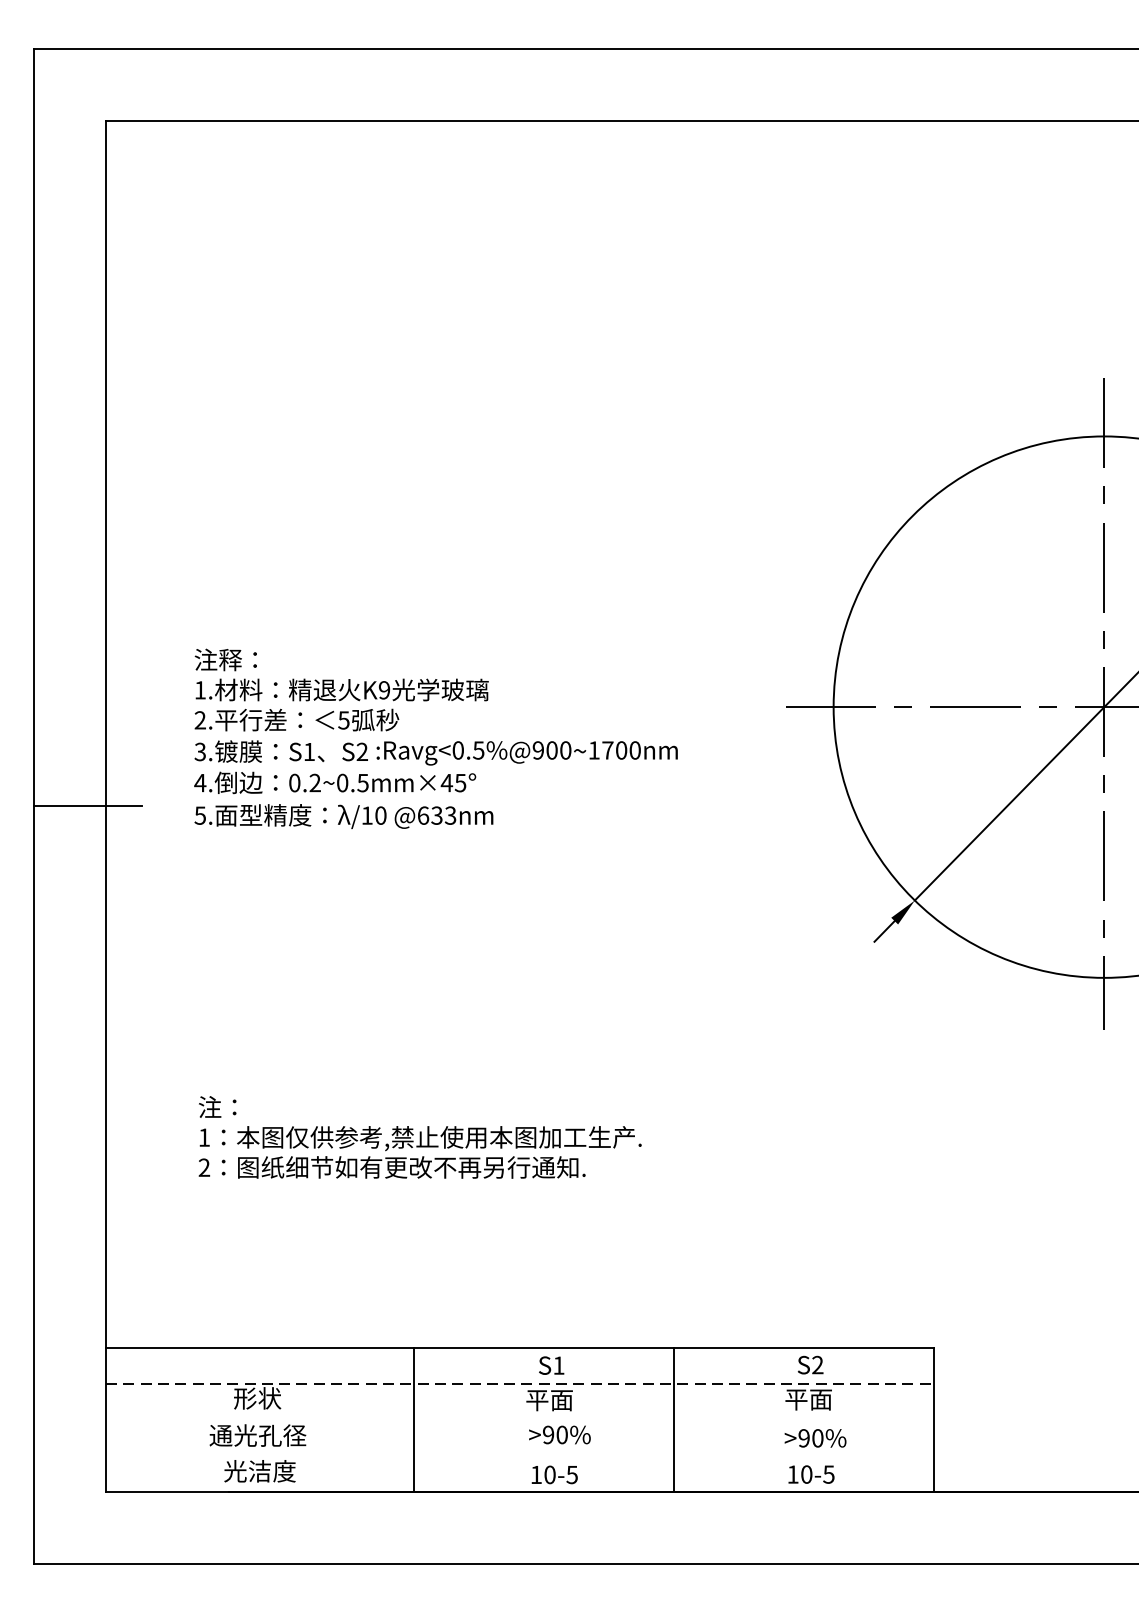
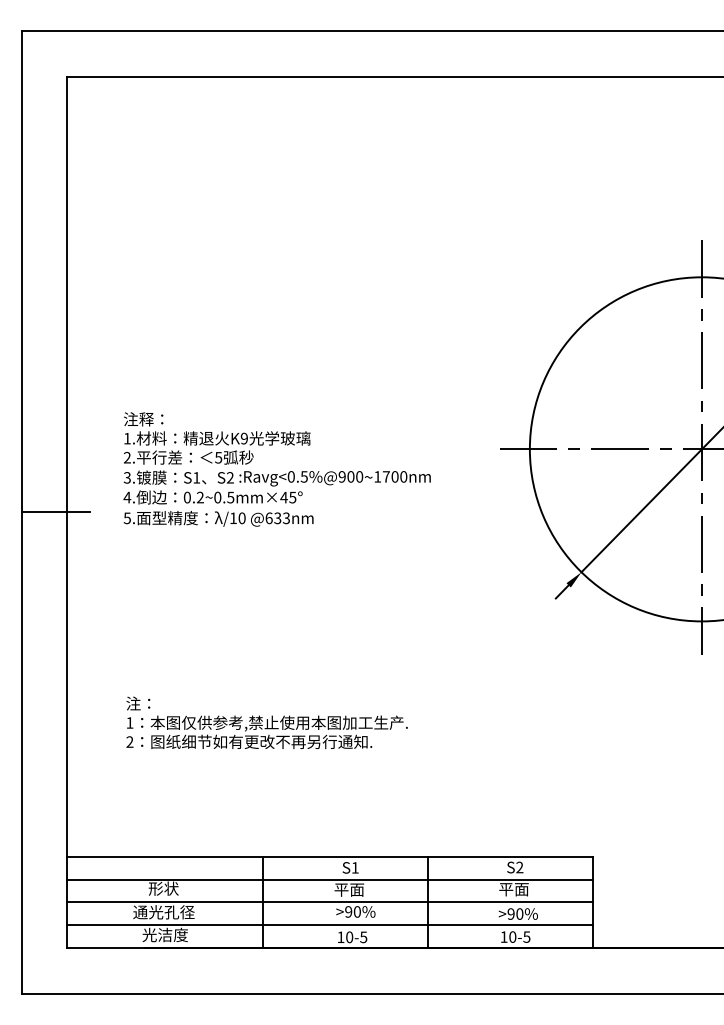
line: (519, 1383) -> (330, 879), dashed -> solid
line: (519, 1420) -> (330, 902), added
line: (519, 1456) -> (330, 925), added

